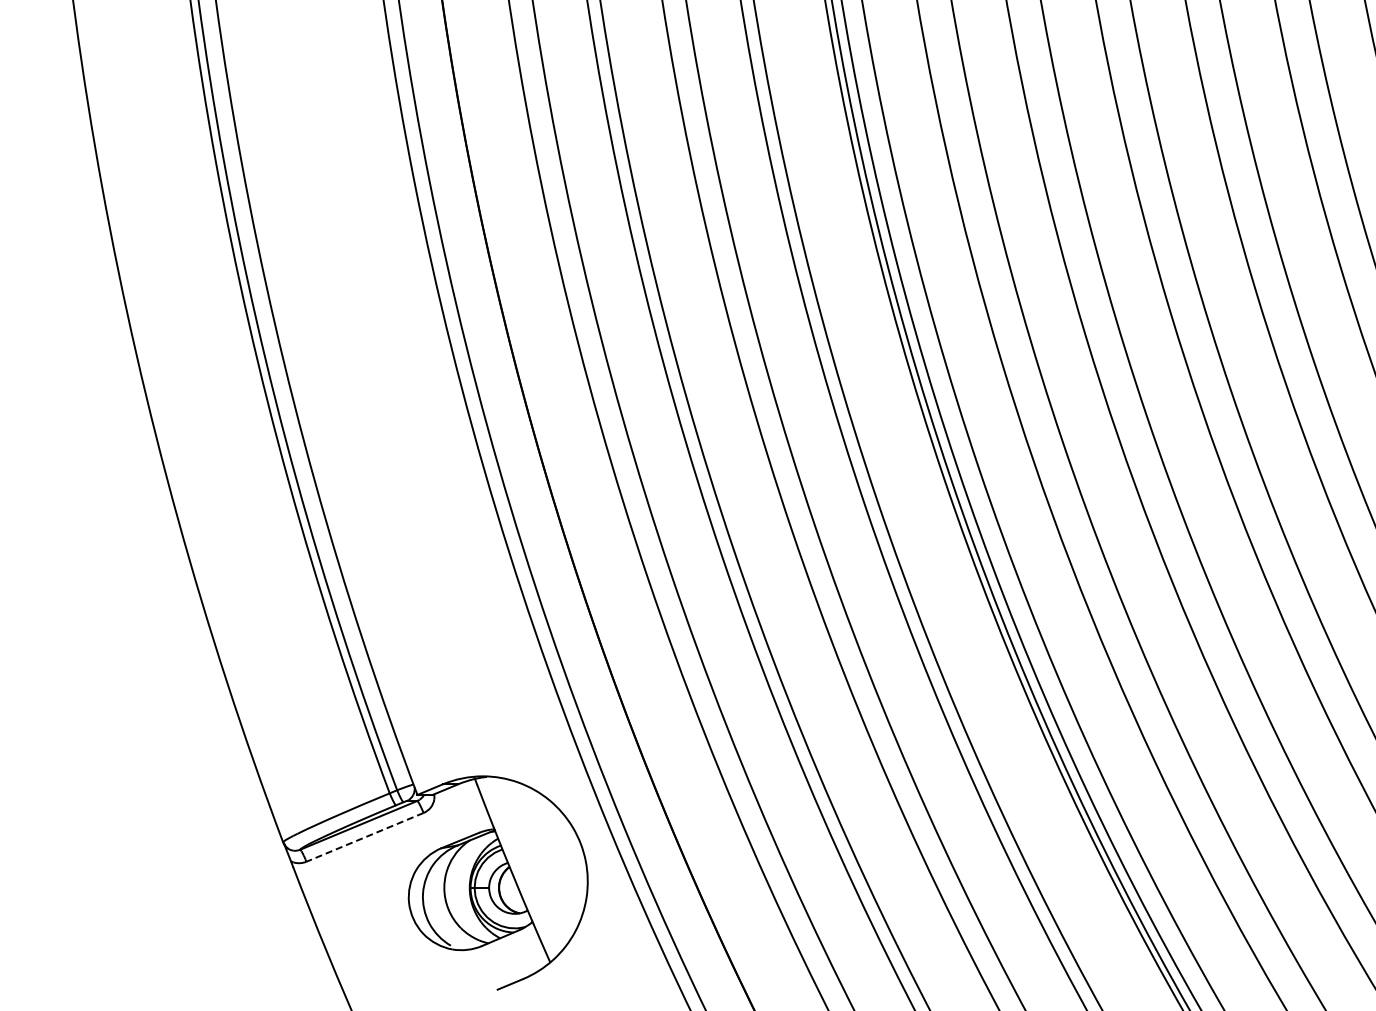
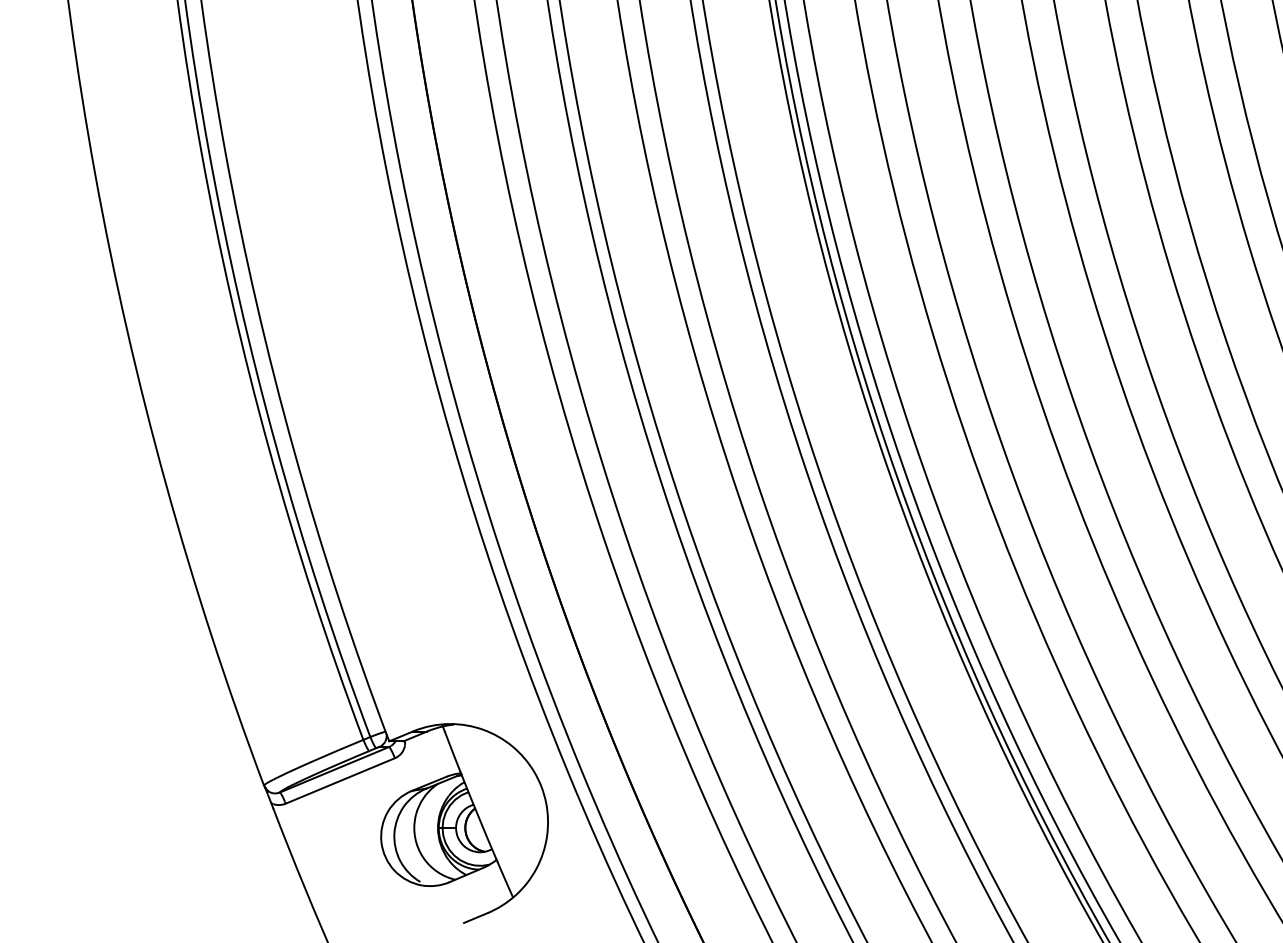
line: (364, 837) -> (339, 781), dashed -> solid

